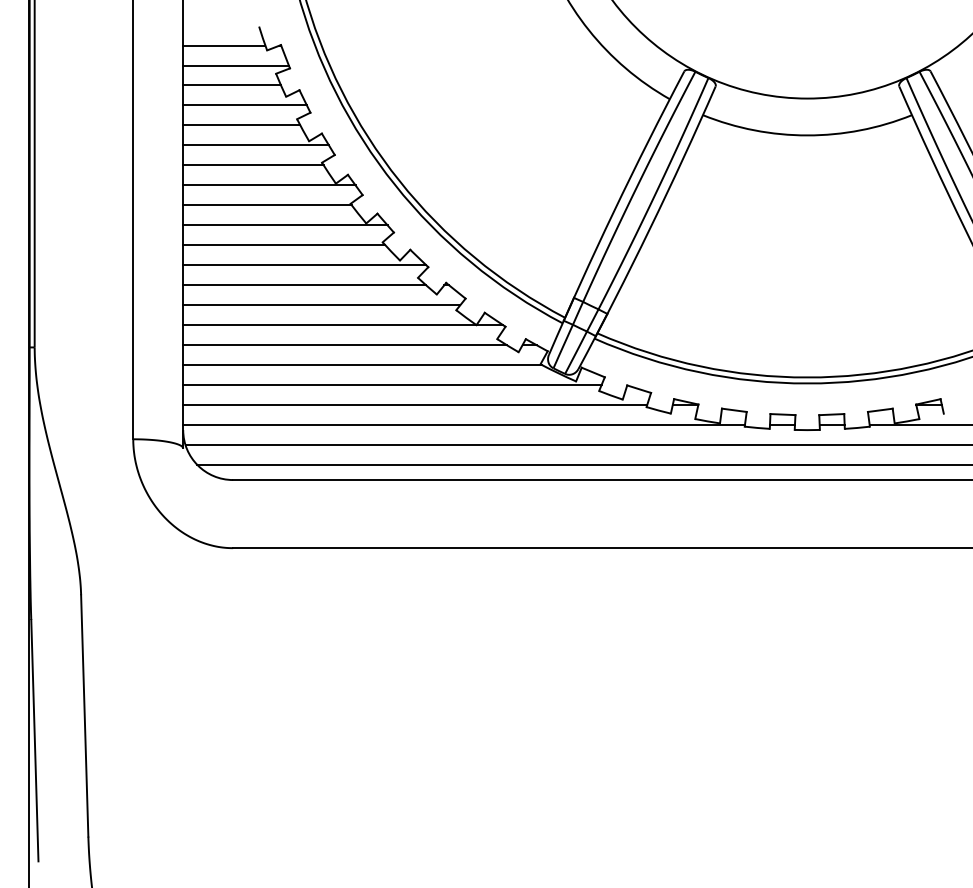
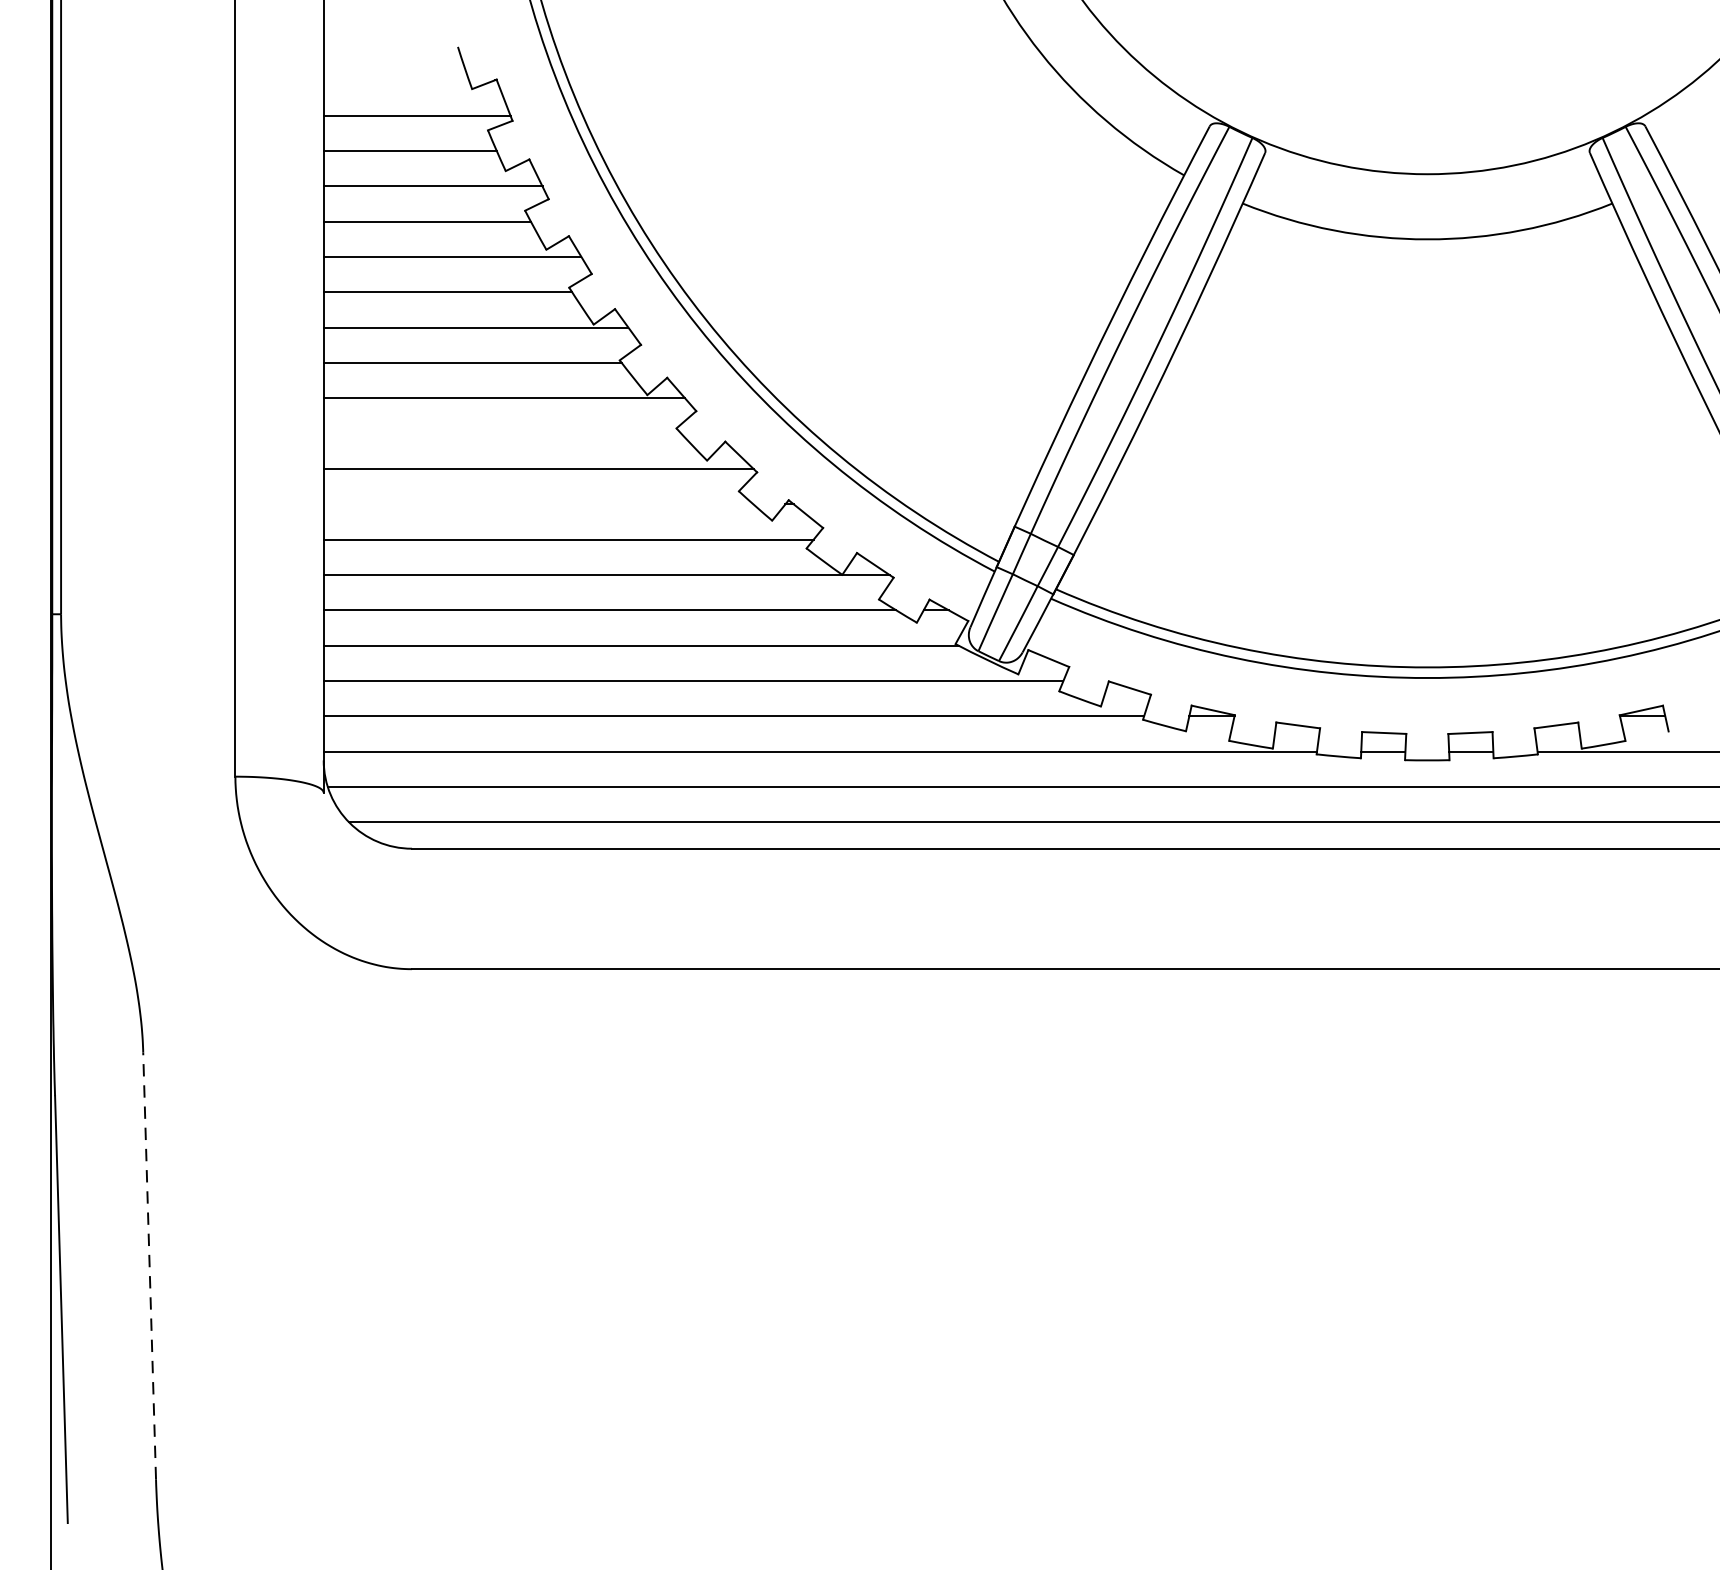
line: (224, 45) -> (396, 80), removed
line: (284, 245) -> (502, 434), removed
line: (304, 285) -> (538, 504), removed
line: (84, 715) -> (149, 1265), solid -> dashed

